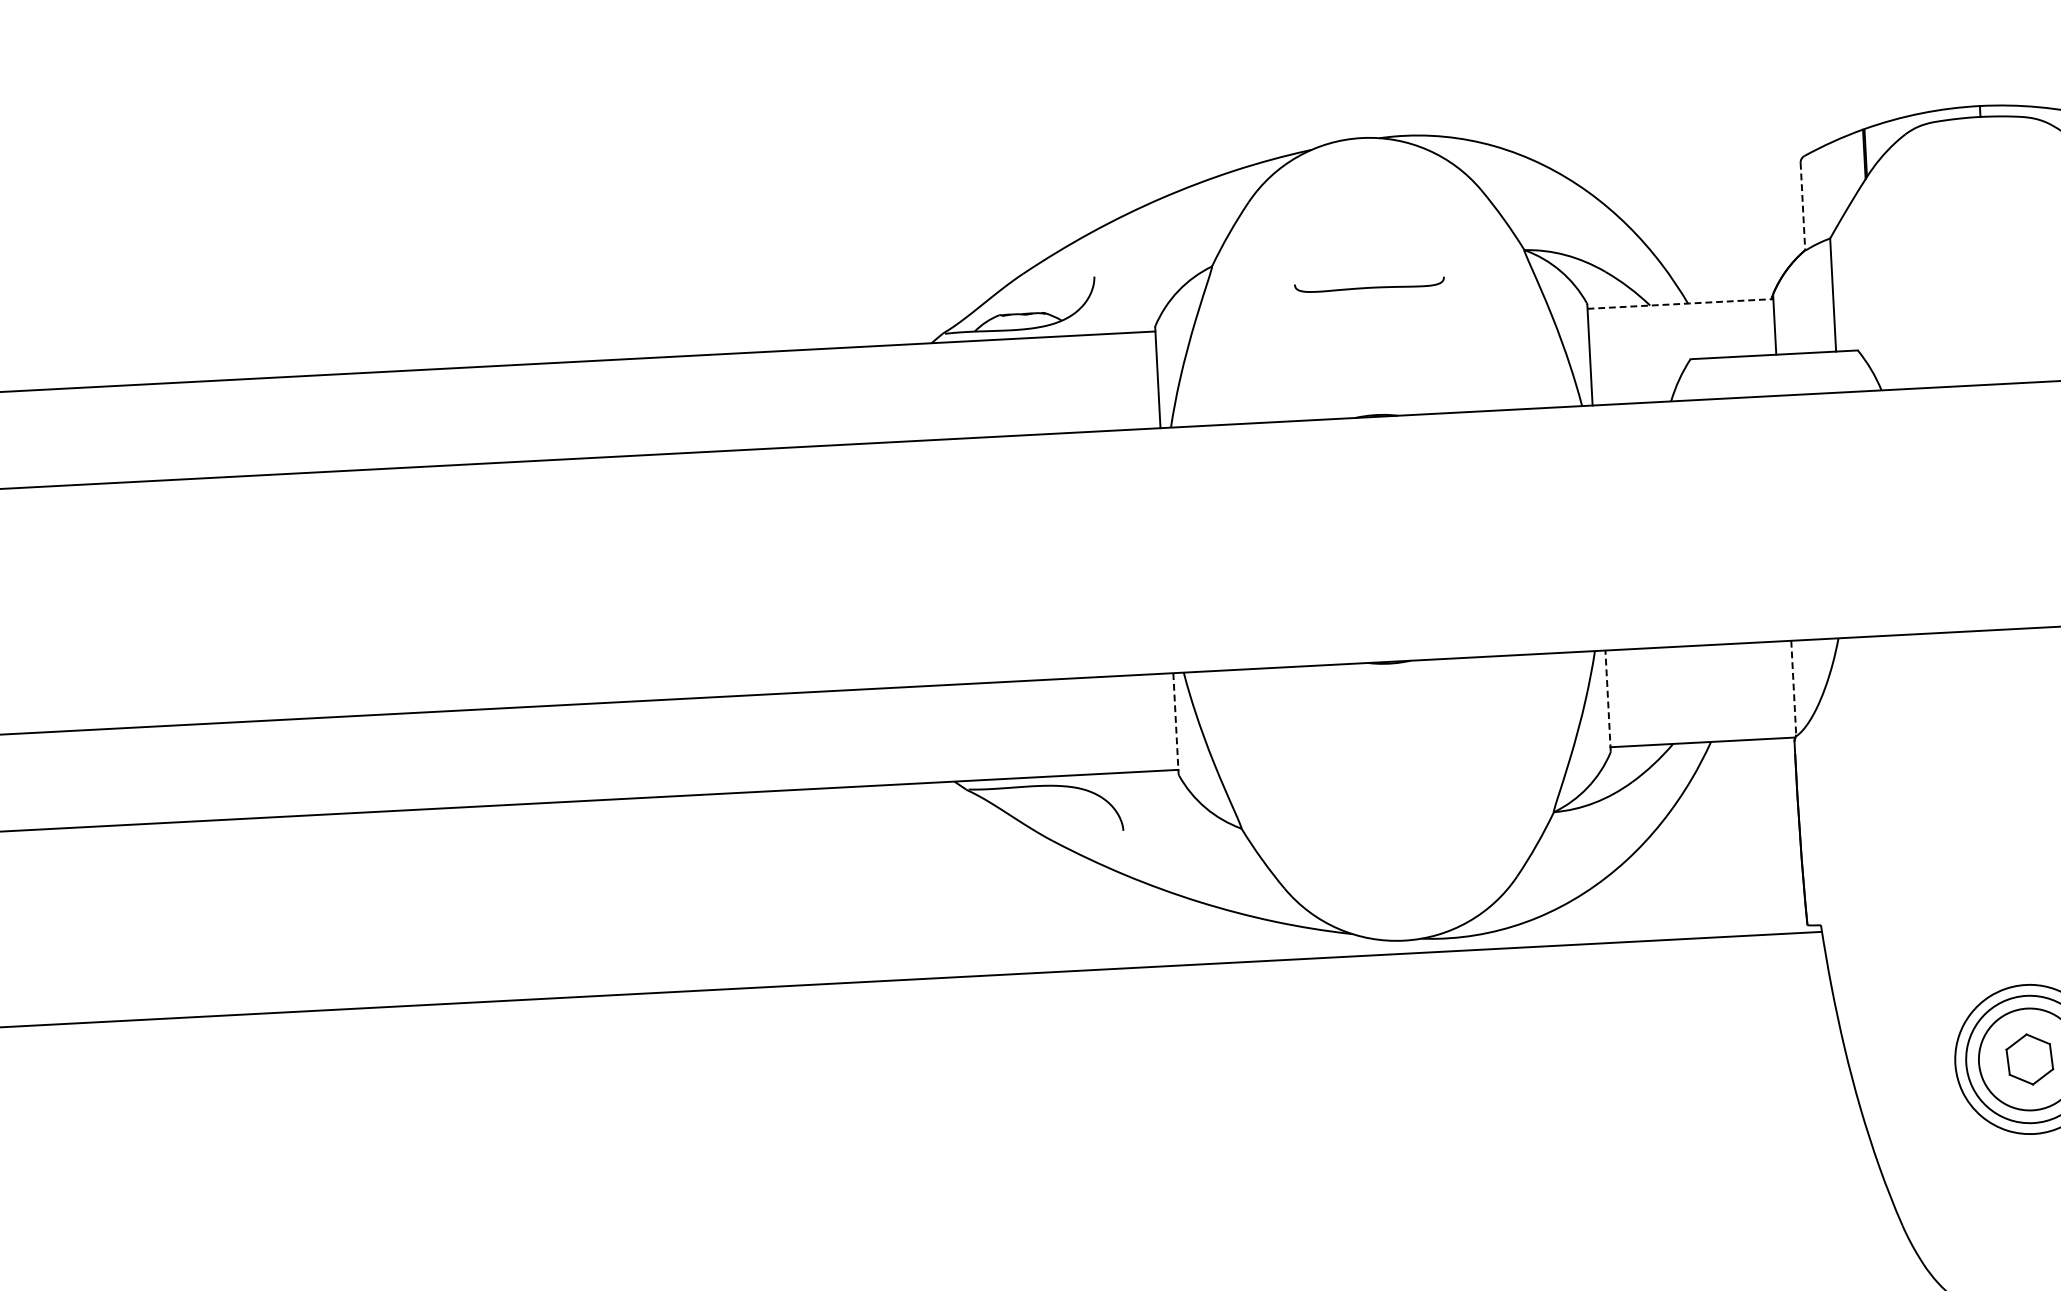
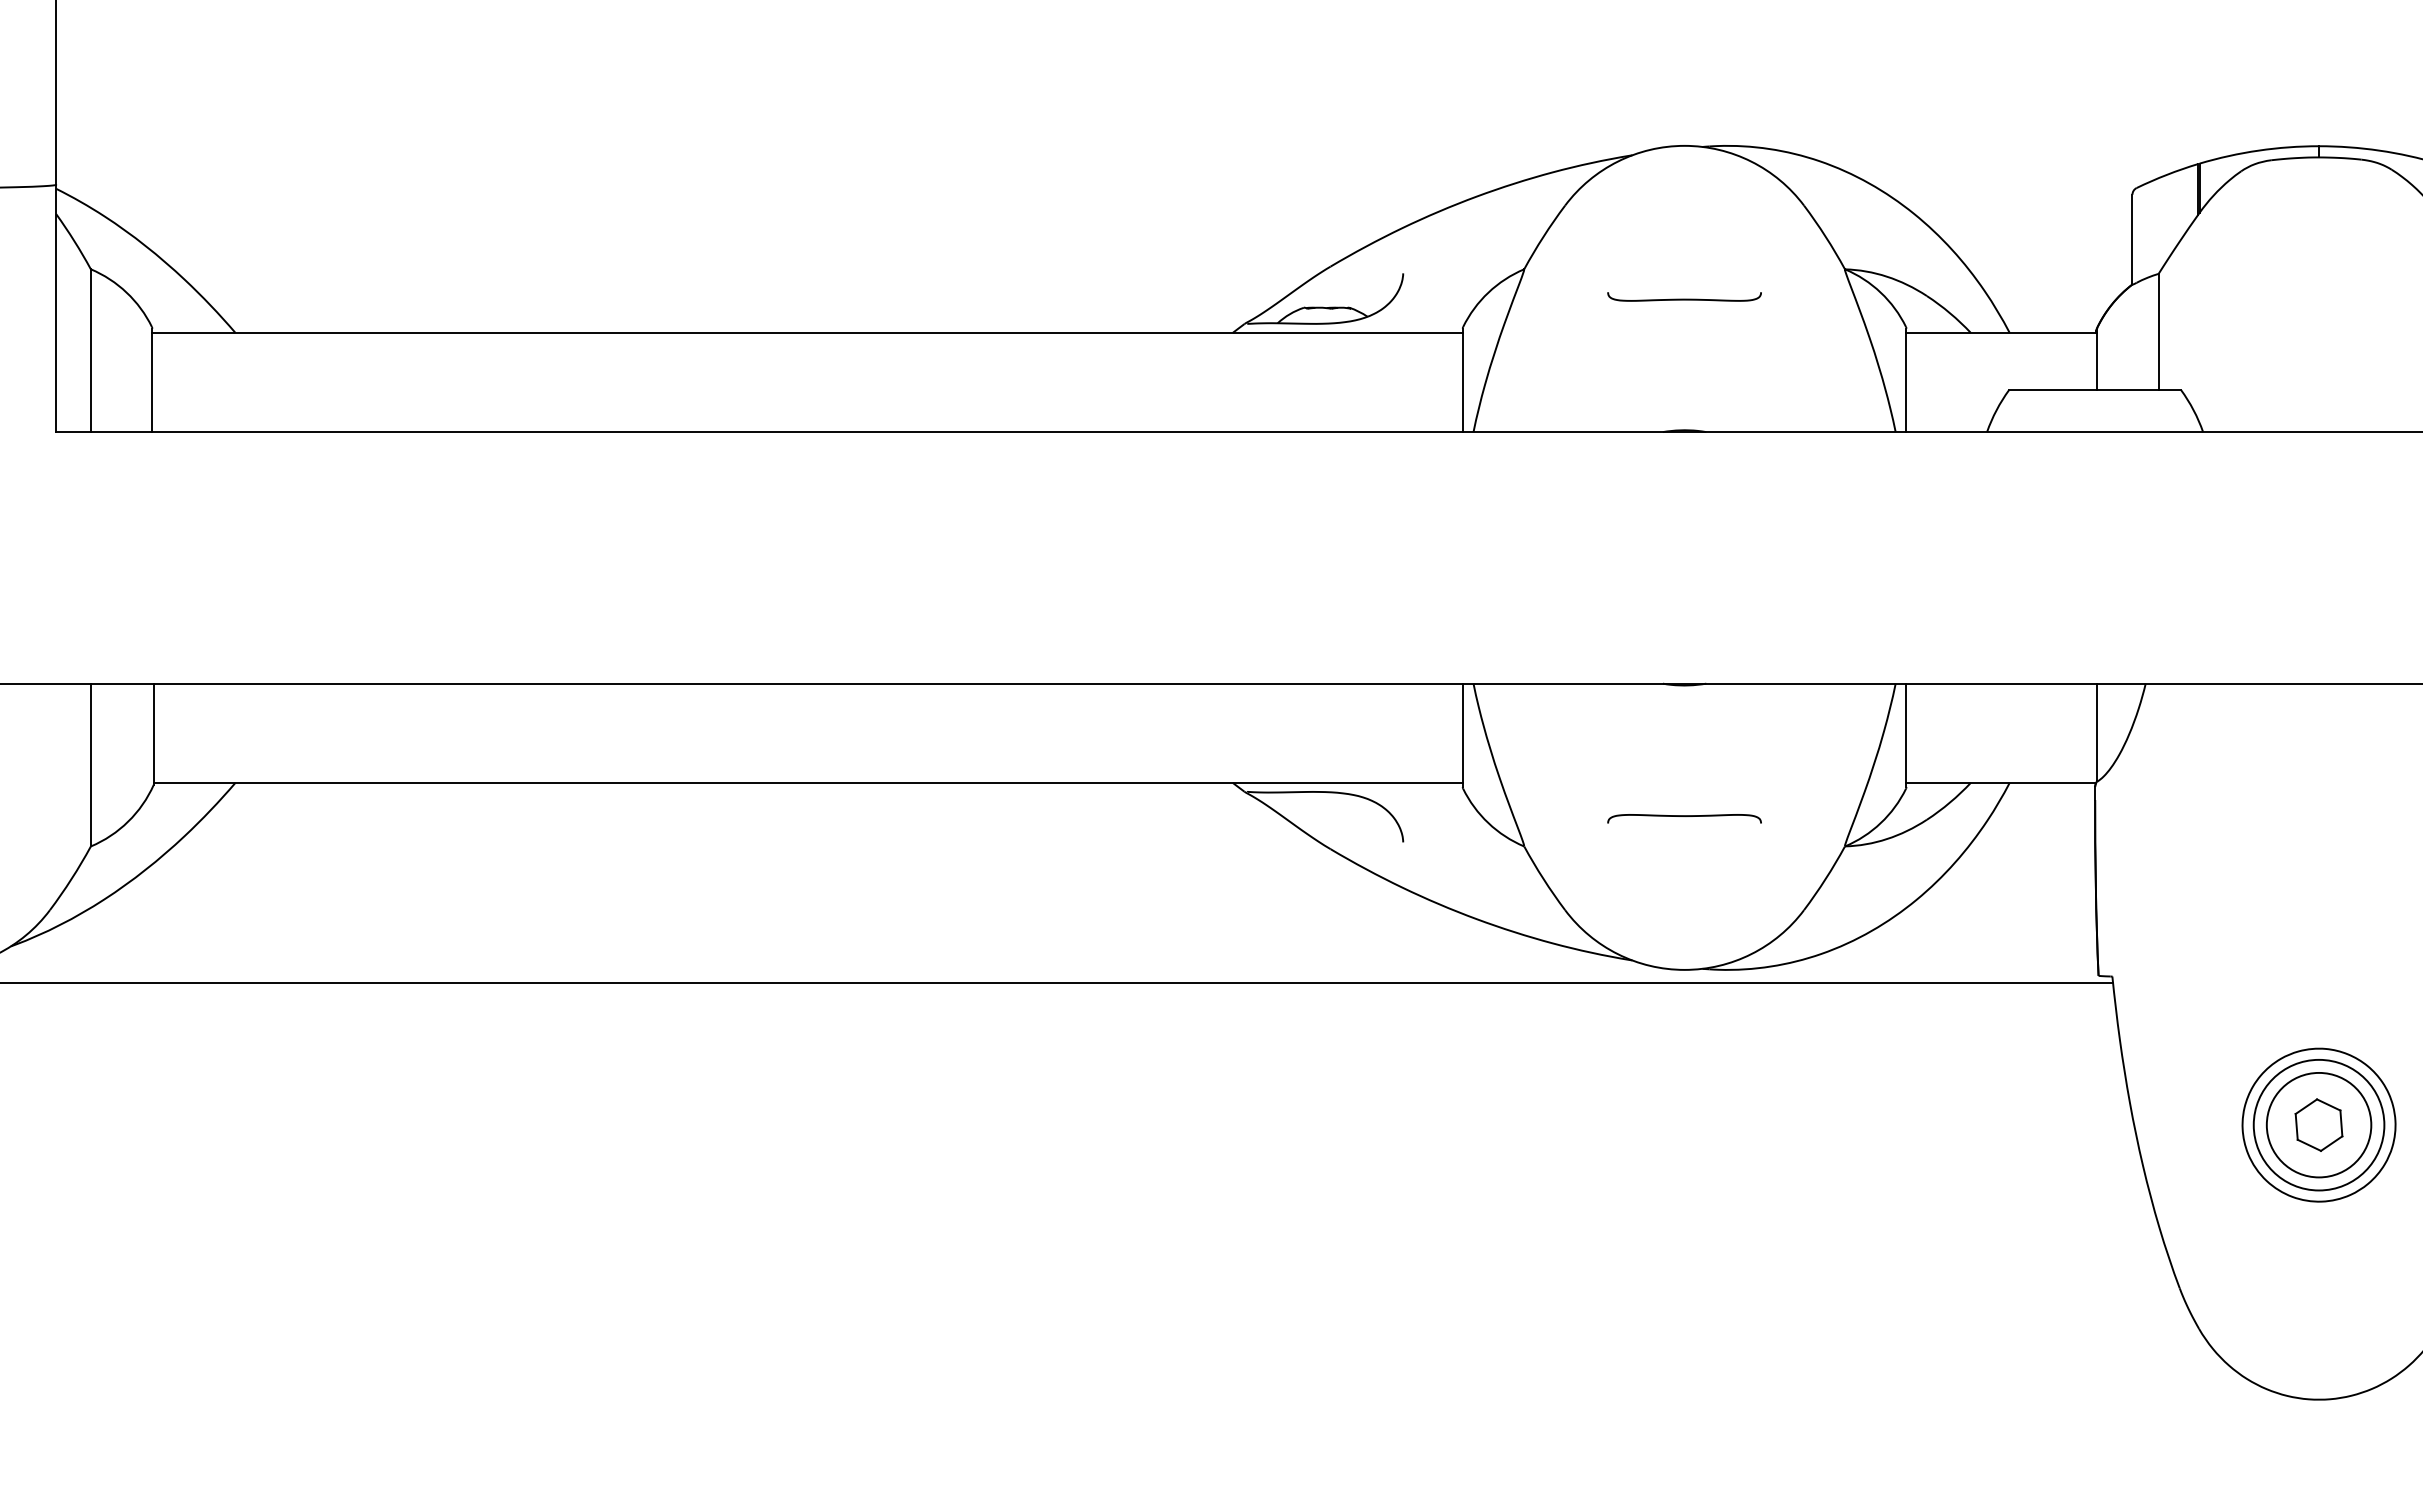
line: (1802, 206) -> (2132, 239), dashed -> solid
line: (1681, 303) -> (2002, 332), dashed -> solid
line: (1794, 688) -> (2097, 732), dashed -> solid
line: (1608, 701) -> (1906, 735), dashed -> solid
line: (1175, 723) -> (1462, 735), dashed -> solid
curve: (1396, 791) -> (1684, 816), added

